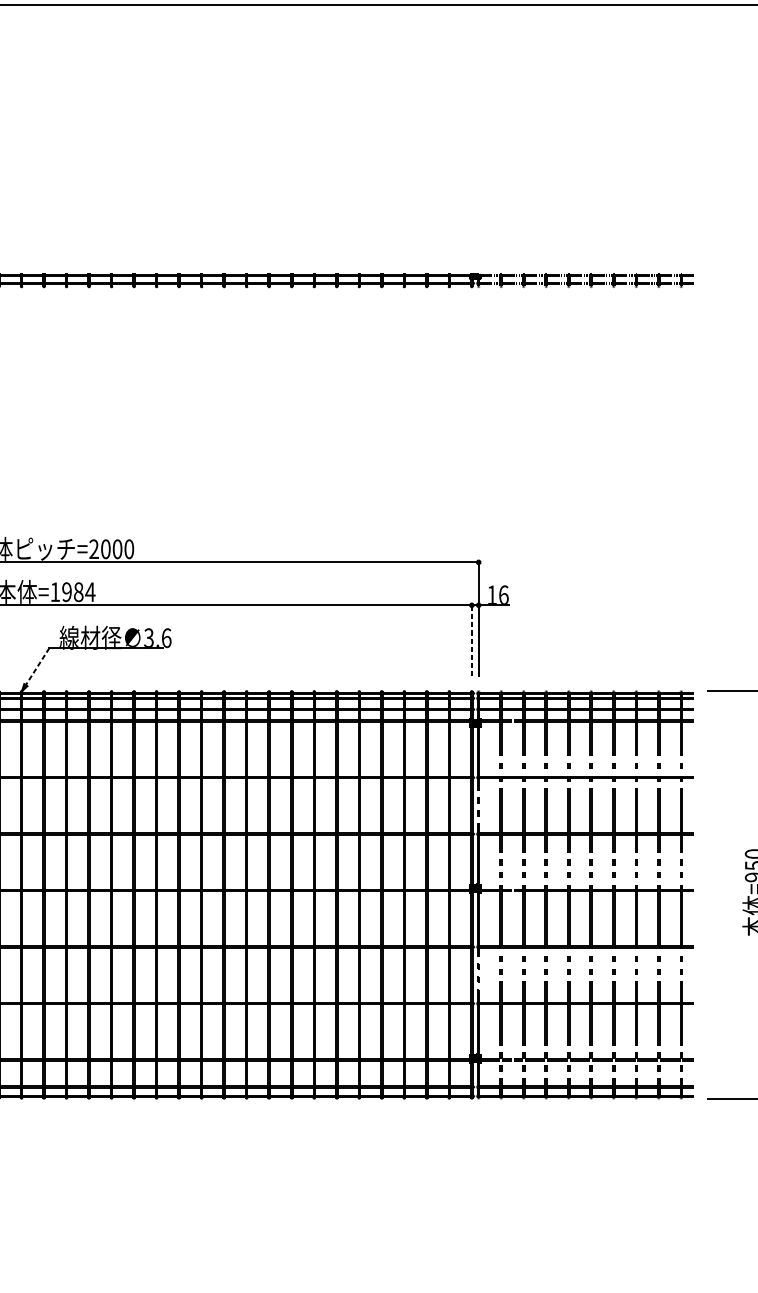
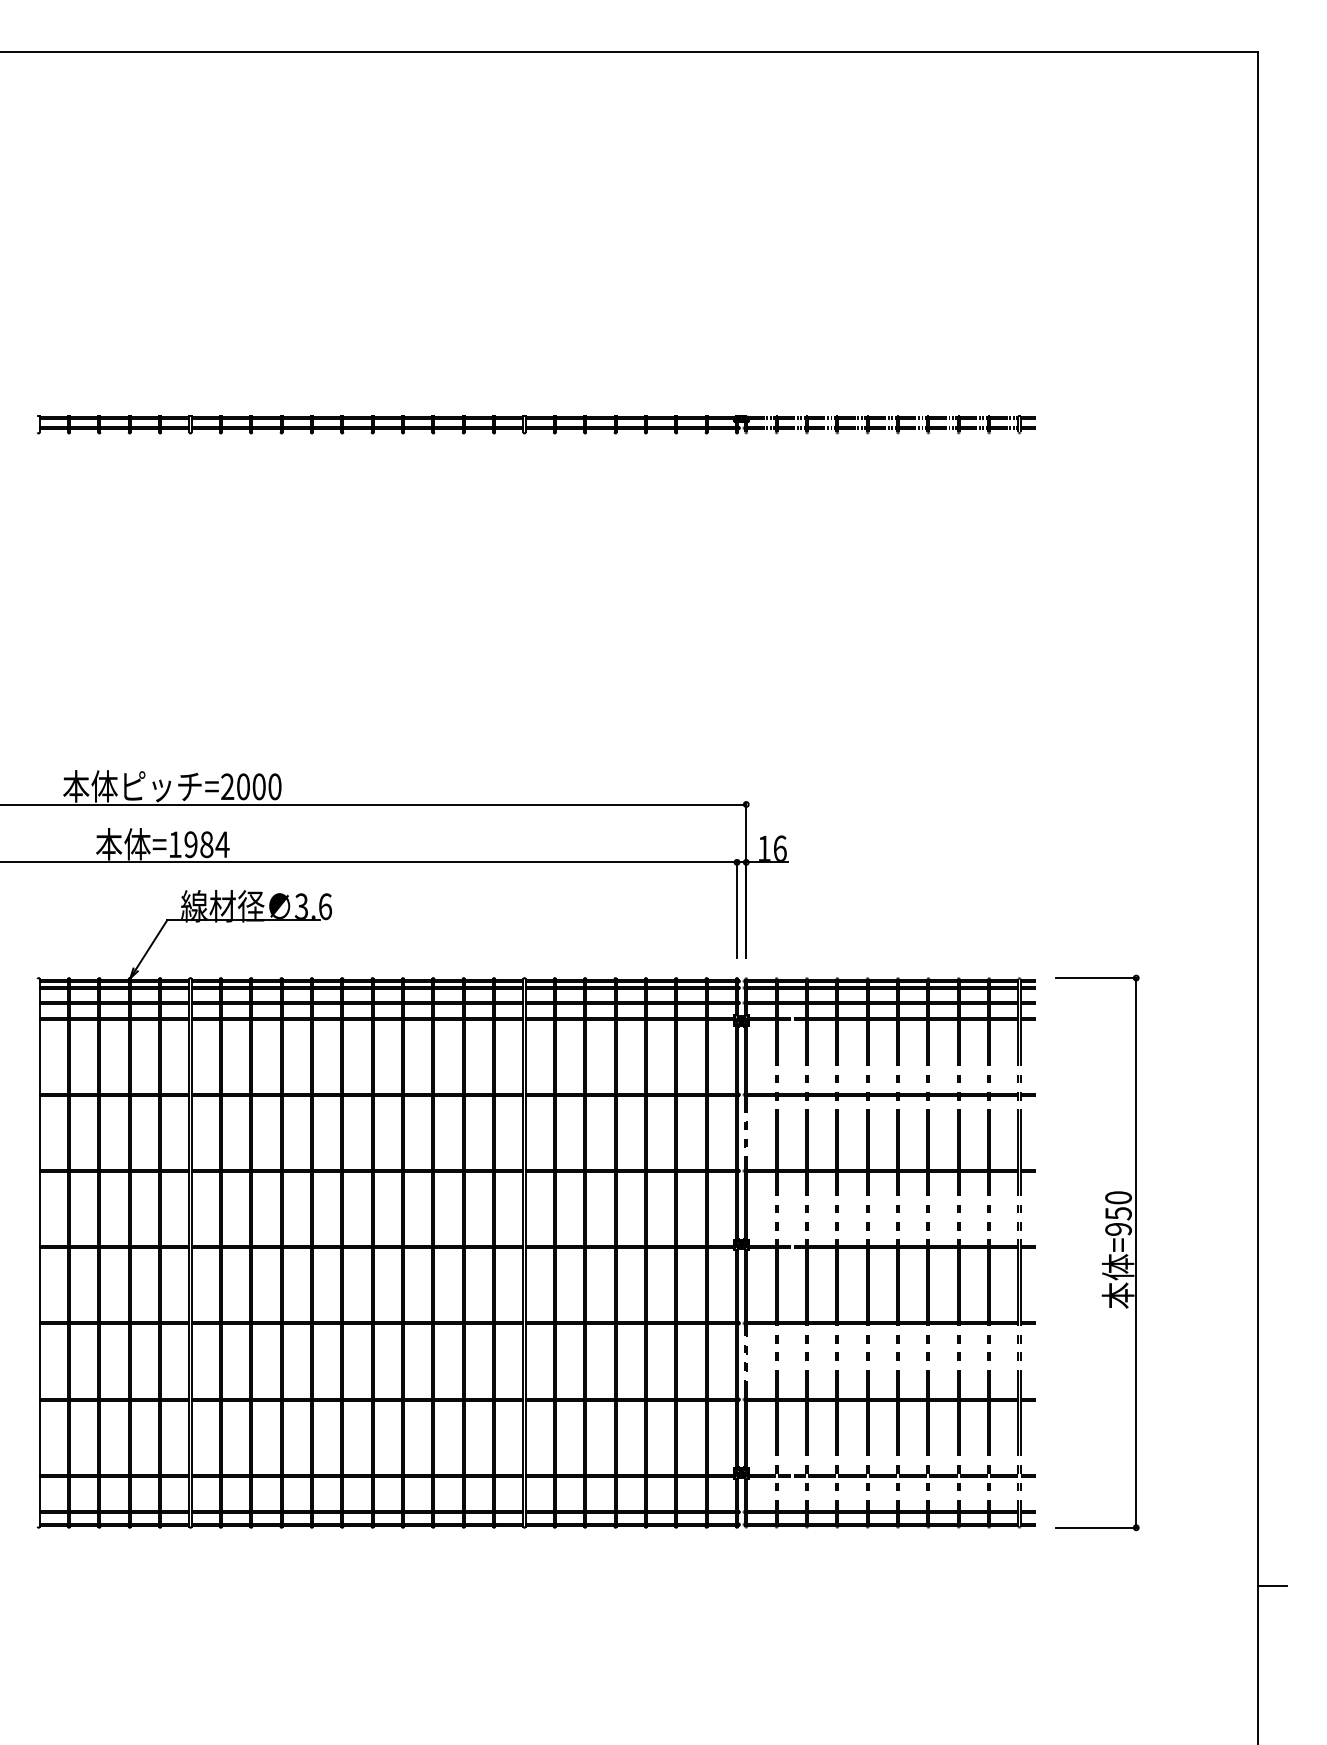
line: (472, 640) -> (737, 909), dashed -> solid
line: (37, 666) -> (151, 945), dashed -> solid

